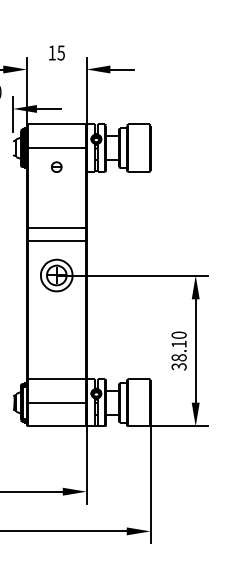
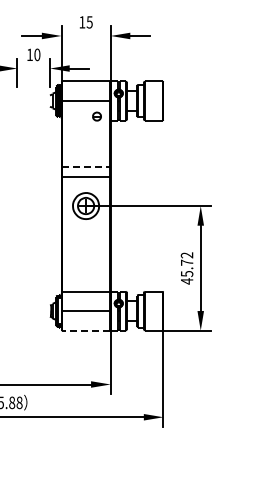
part: (56, 167) -> (96, 116), moved
line: (57, 228) -> (86, 167), solid -> dashed
text: (178, 351) -> (186, 268), 38.10 -> 45.72
line: (57, 426) -> (86, 330), solid -> dashed

